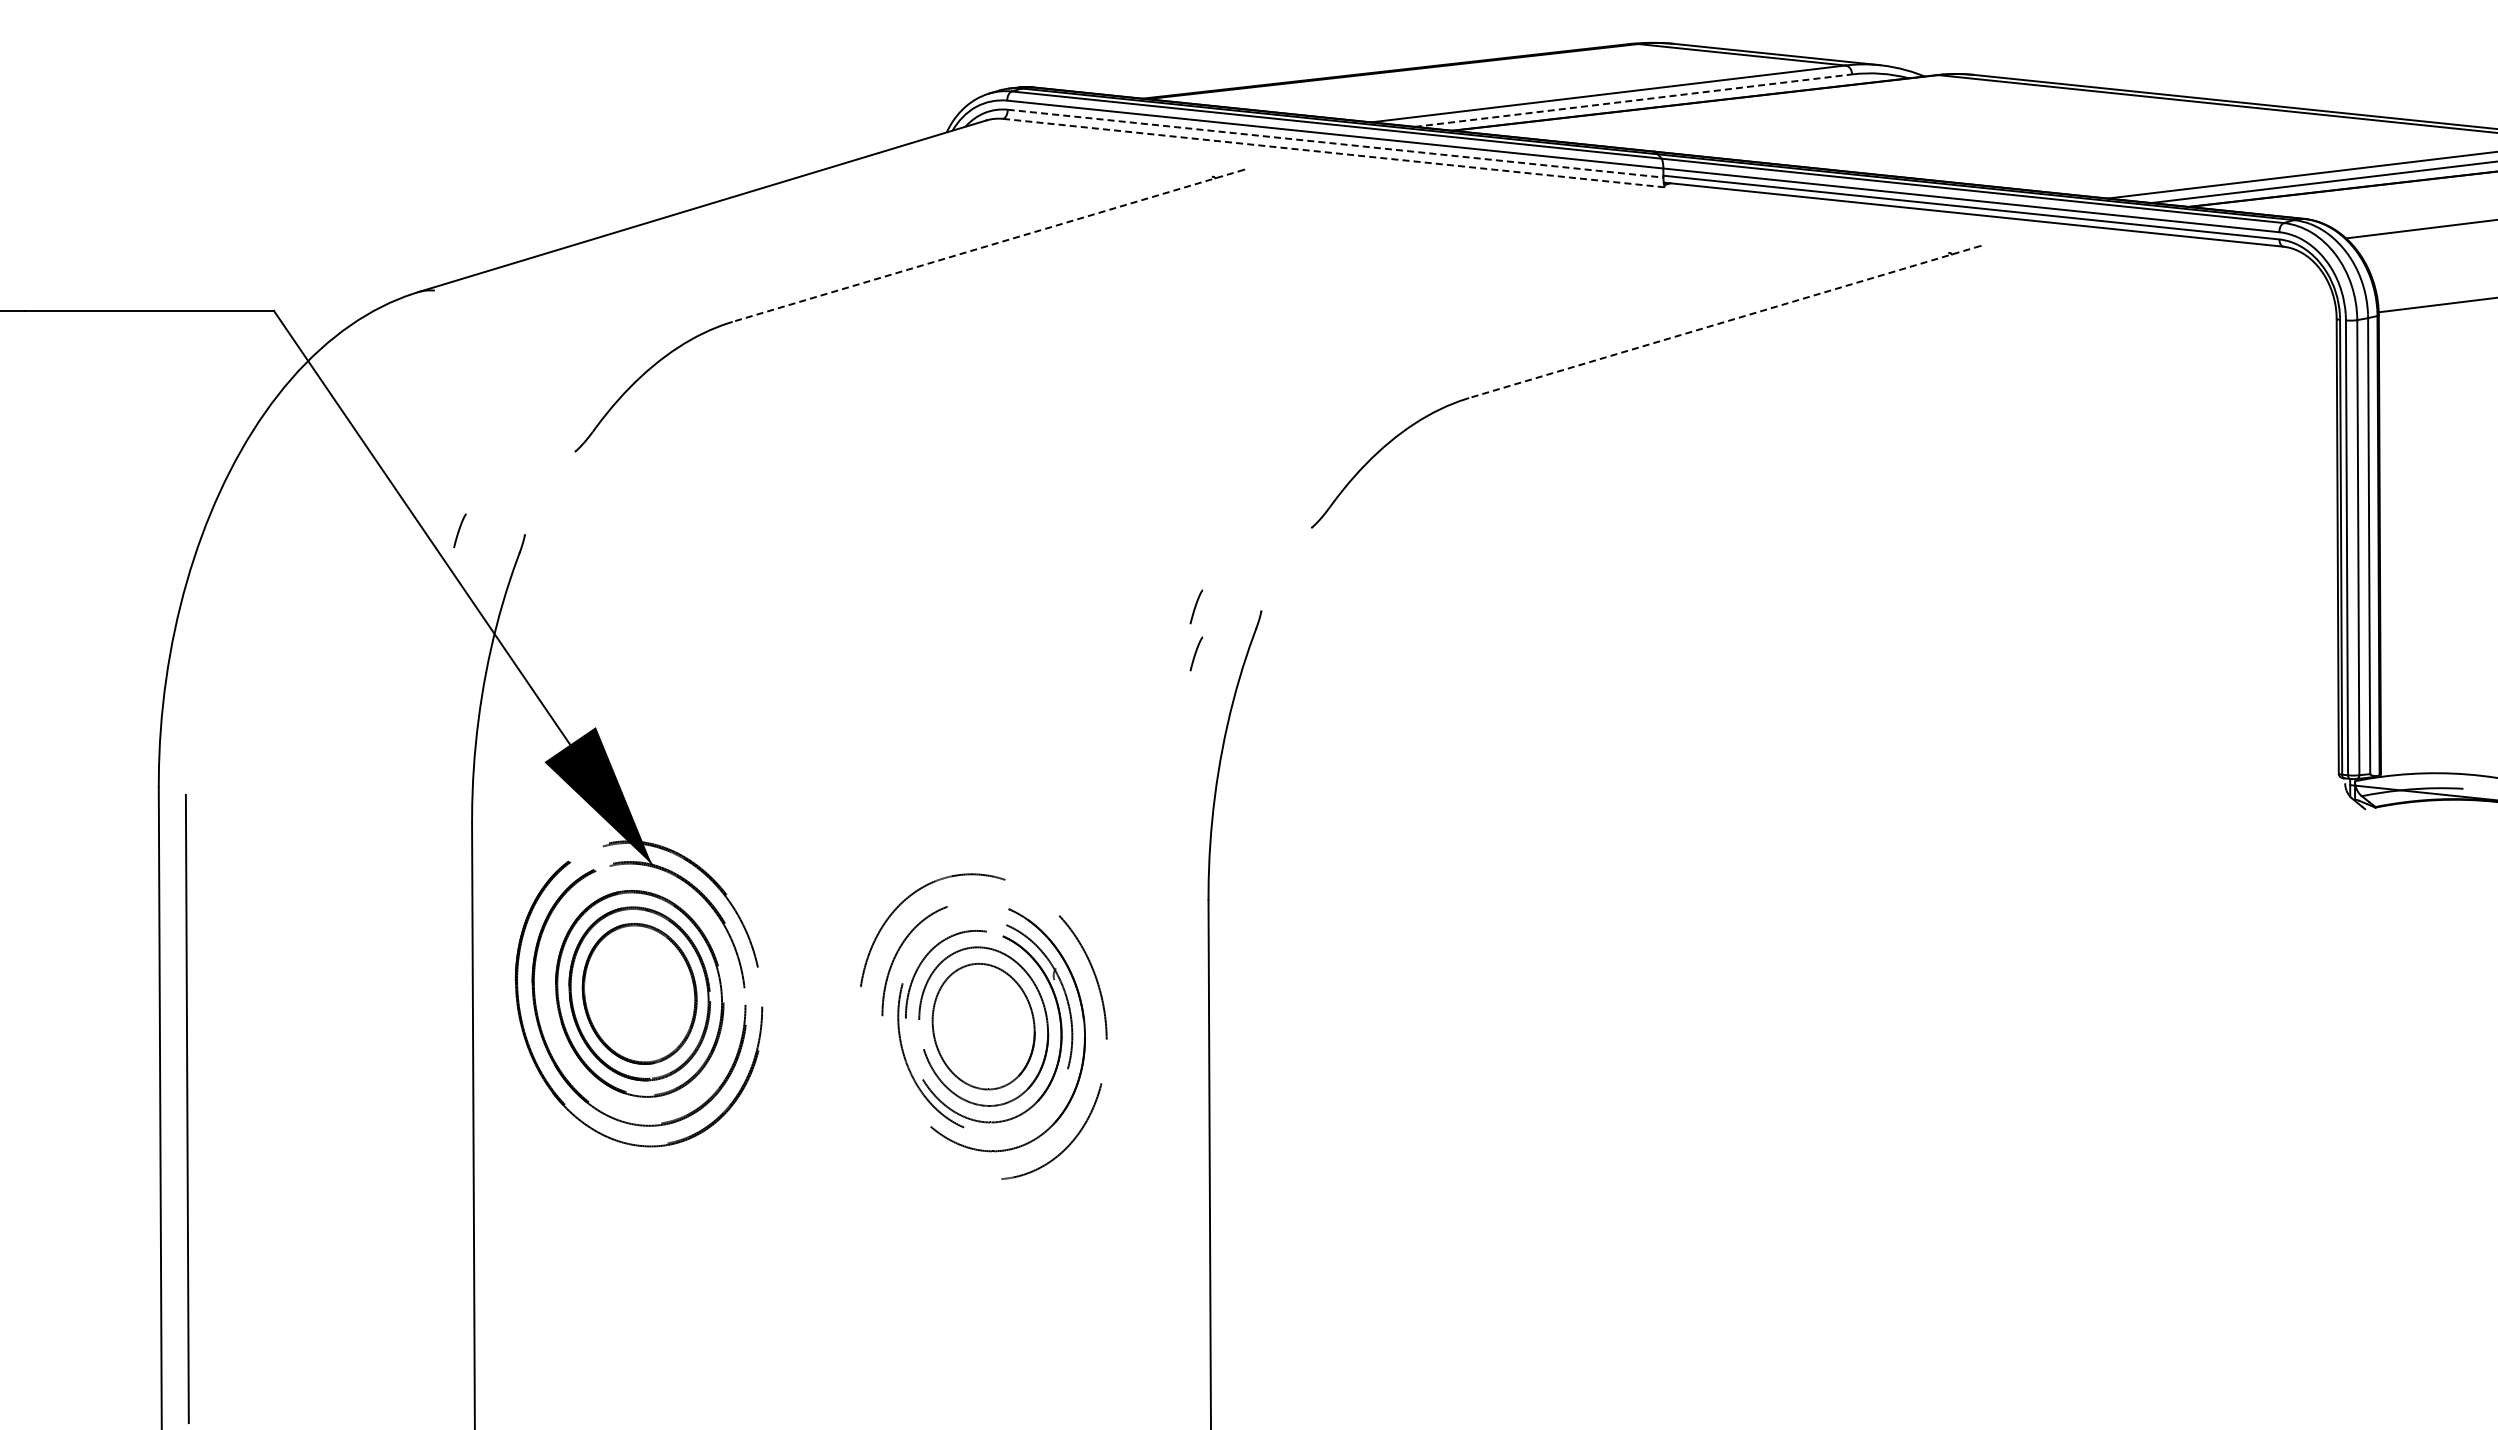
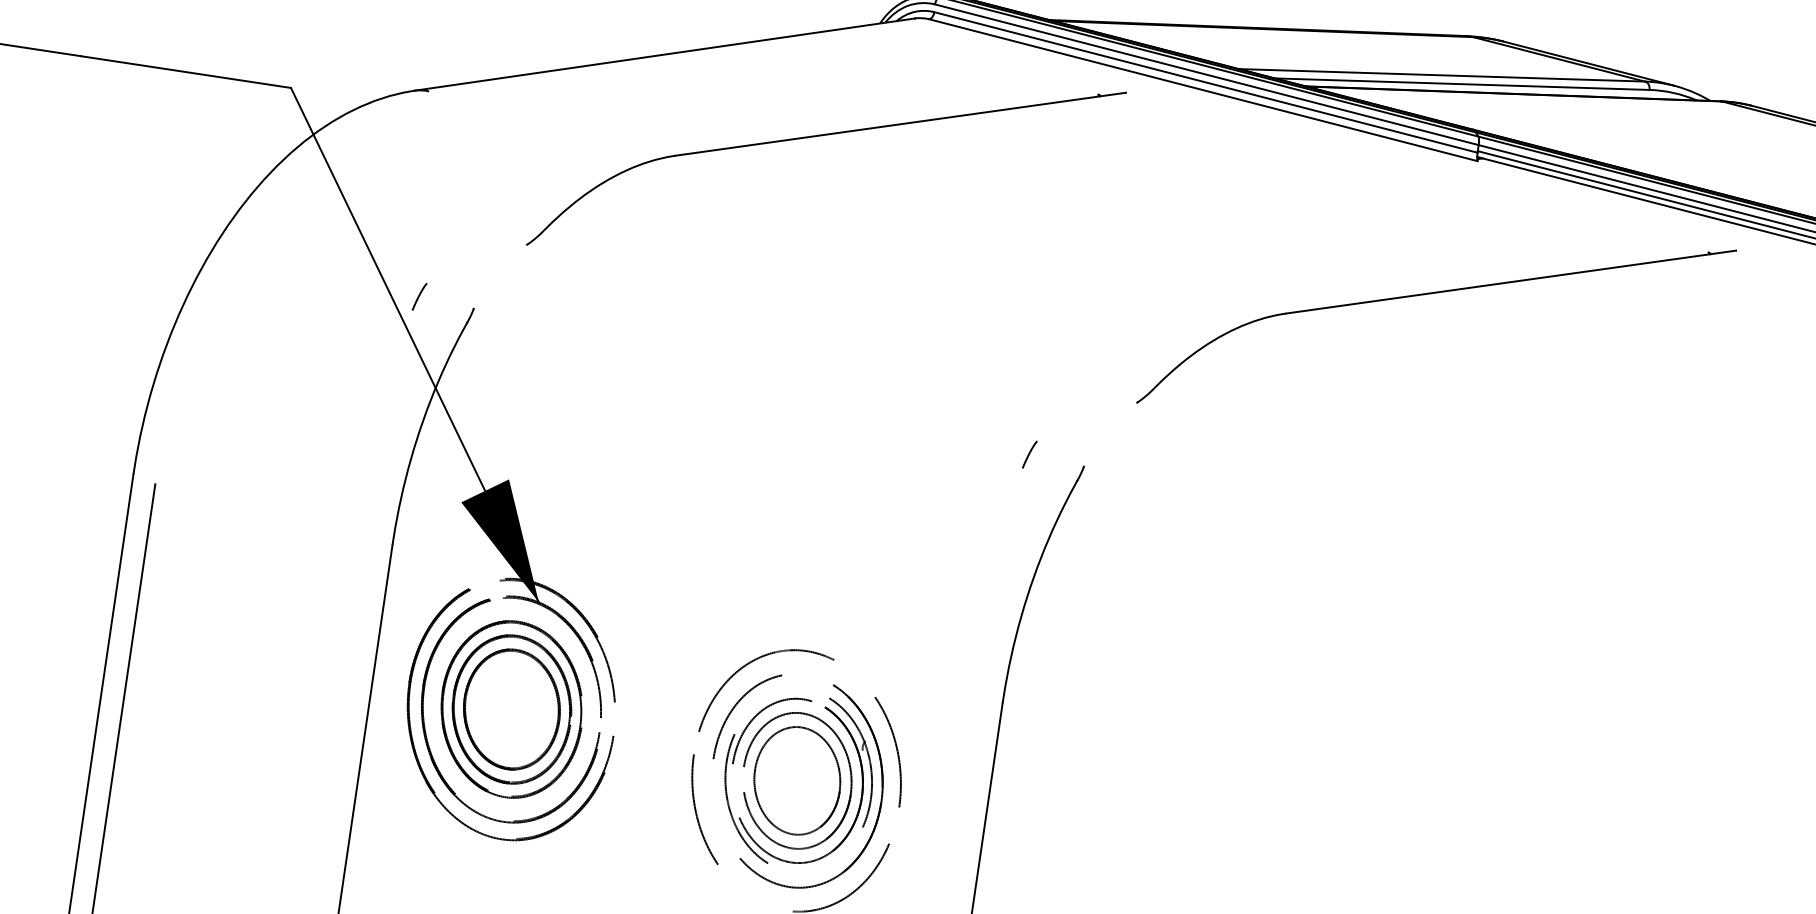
line: (1633, 100) -> (1462, 84), dashed -> solid
line: (1335, 143) -> (1205, 82), dashed -> solid
line: (1334, 153) -> (1203, 90), dashed -> solid
line: (988, 245) -> (900, 123), dashed -> solid
line: (1724, 321) -> (1510, 281), dashed -> solid
curve: (1195, 653) -> (1023, 493), removed
curve: (872, 1080) -> (696, 812), added

